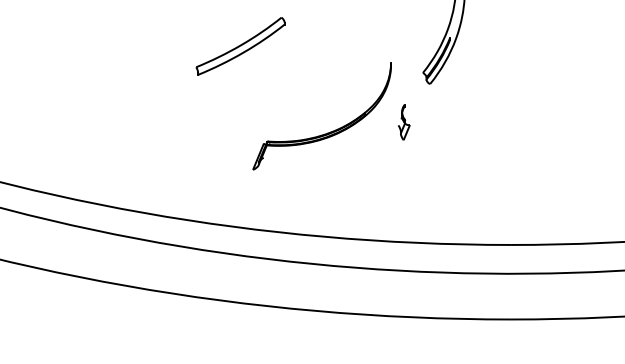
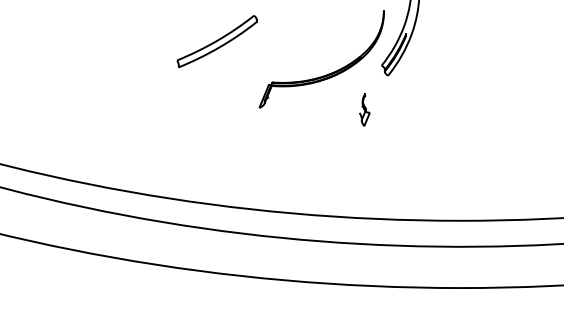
part: (326, 132) -> (325, 74), moved

